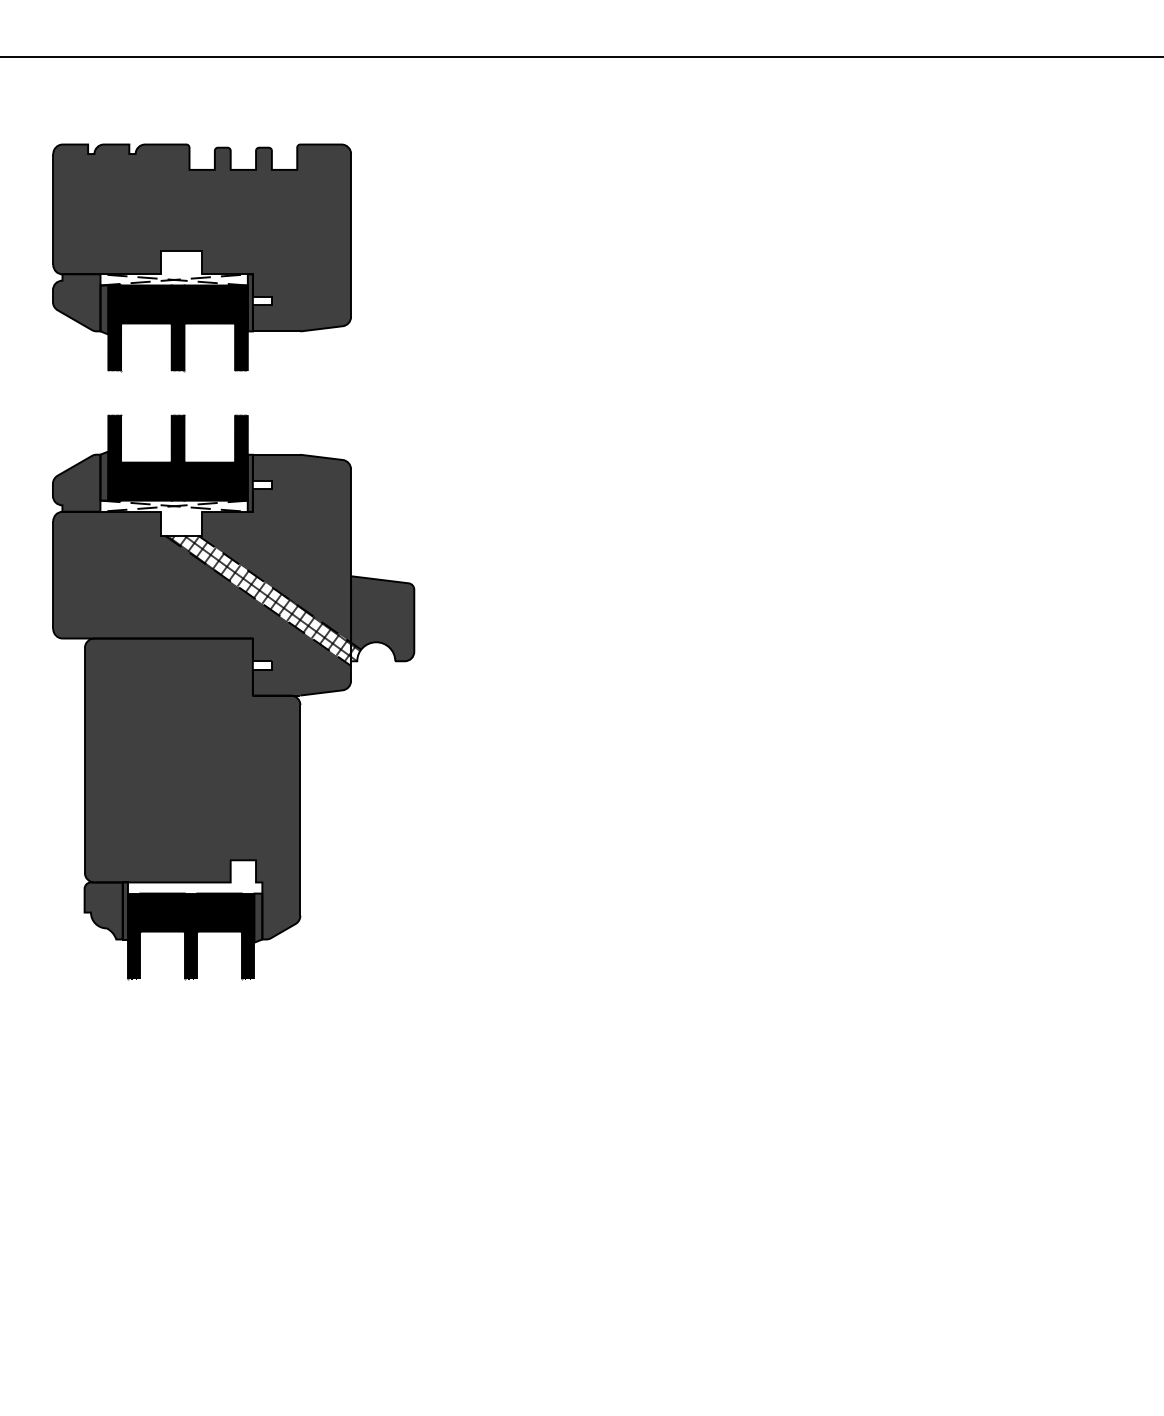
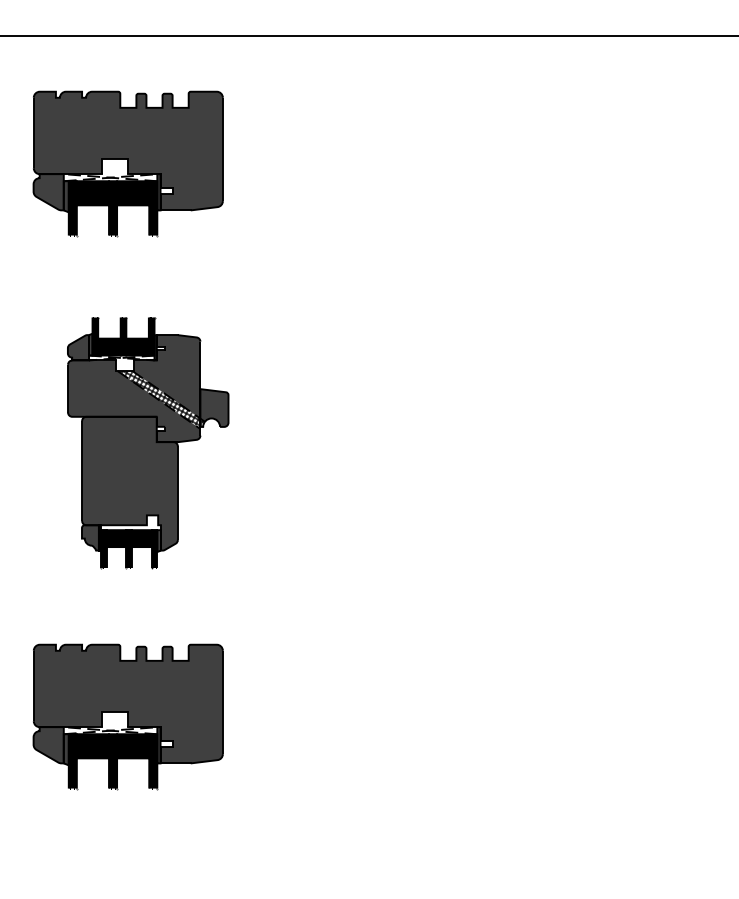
part: (232, 698) -> (147, 443), size x0.7
part: (200, 1128) -> (127, 716), added

